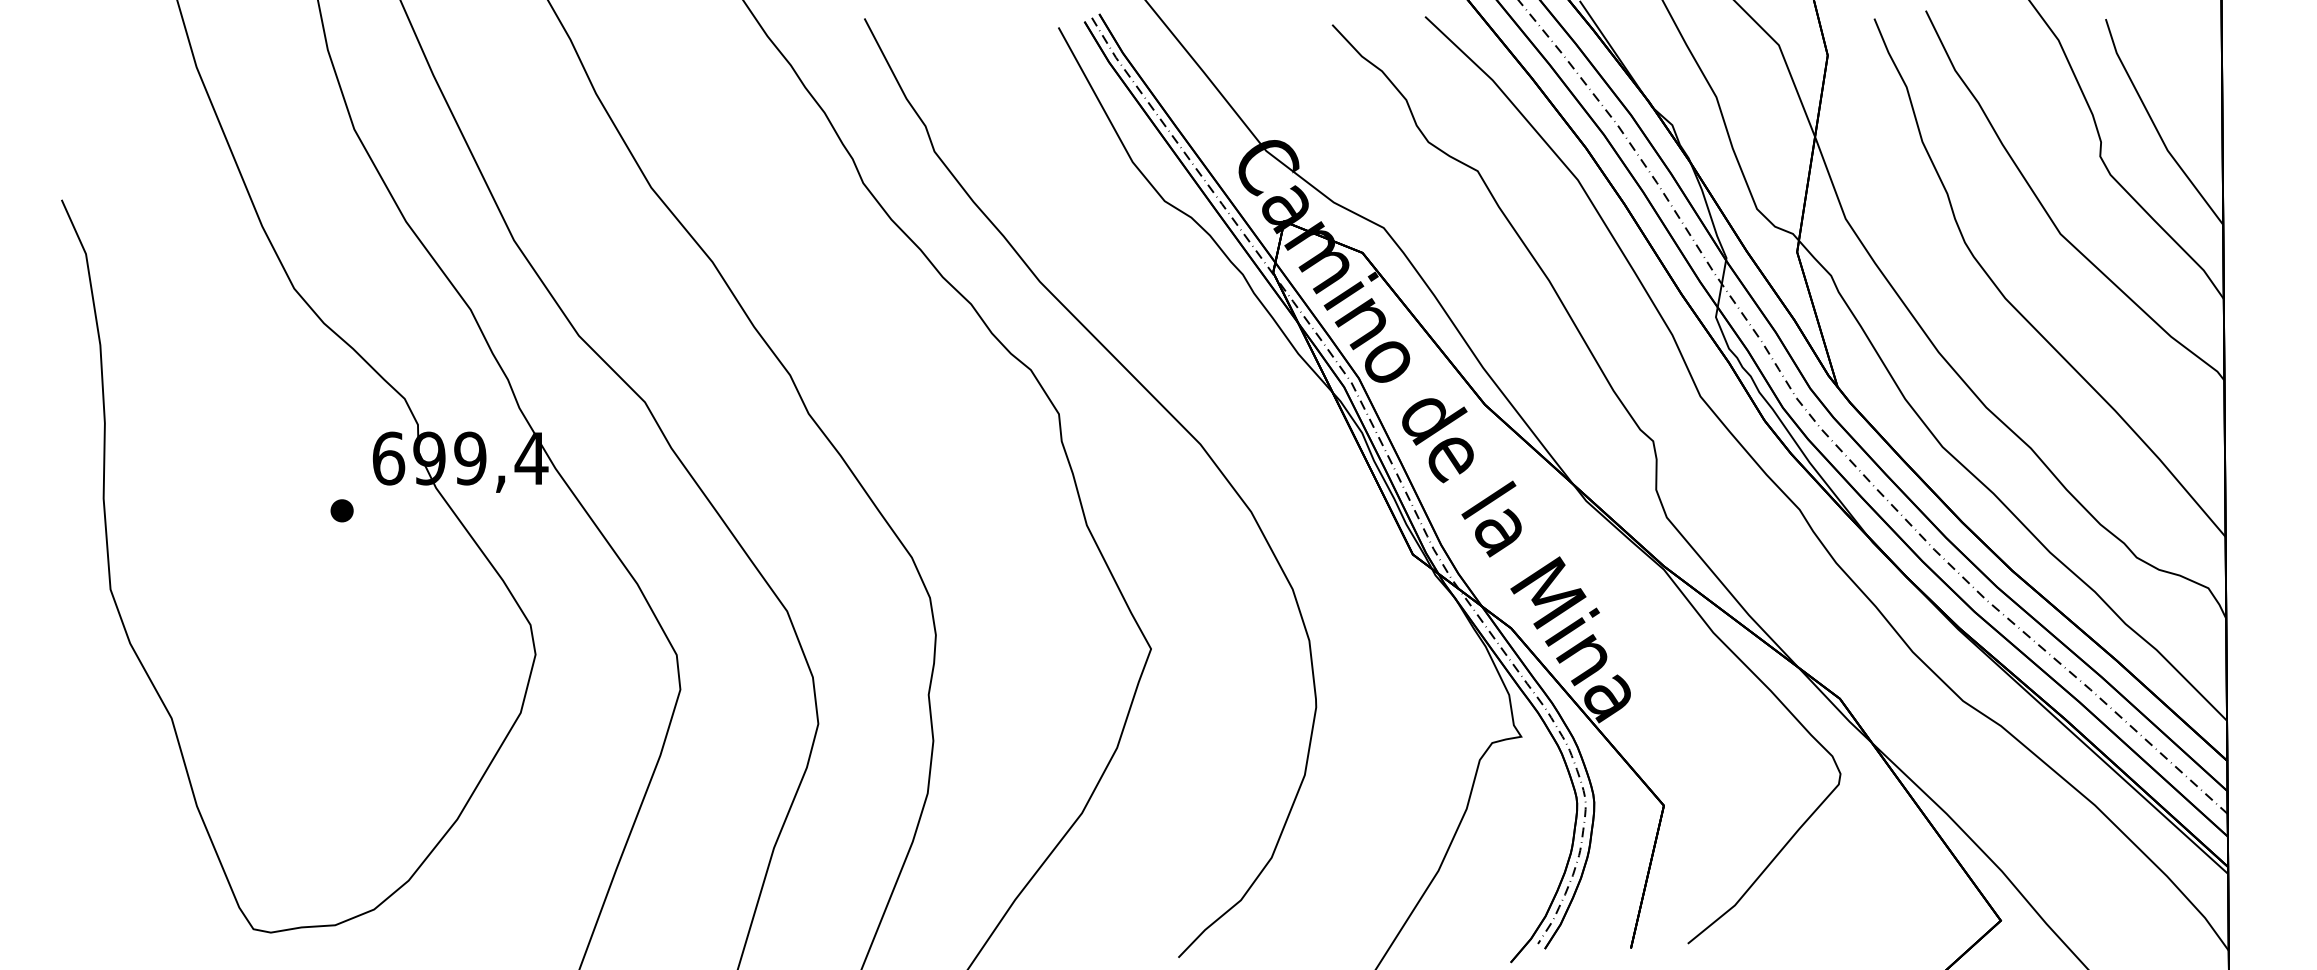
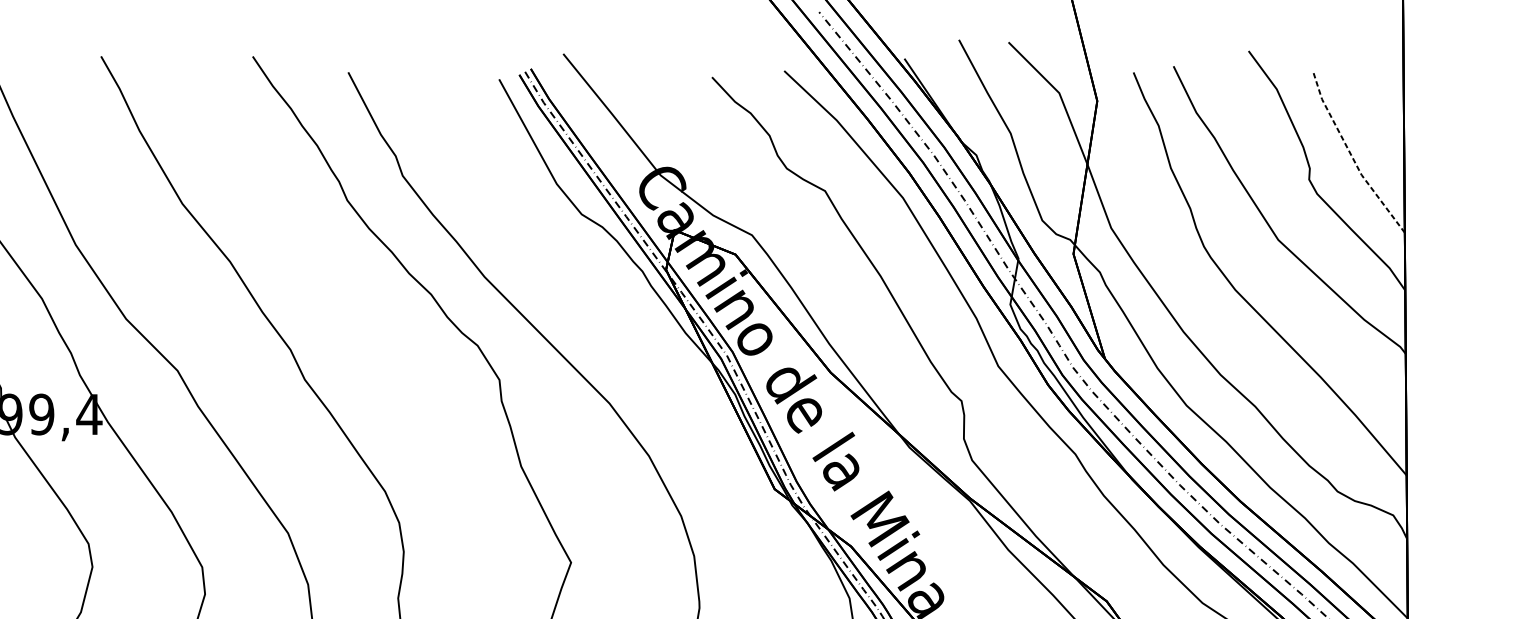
line: (2155, 126) -> (1352, 156), solid -> dashed

